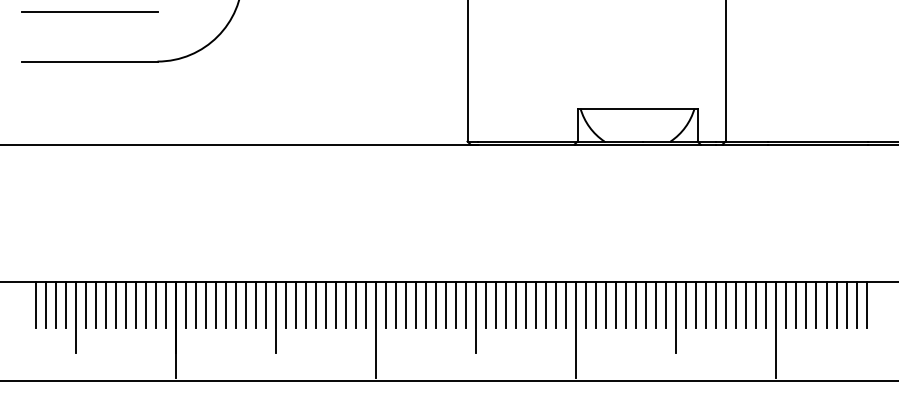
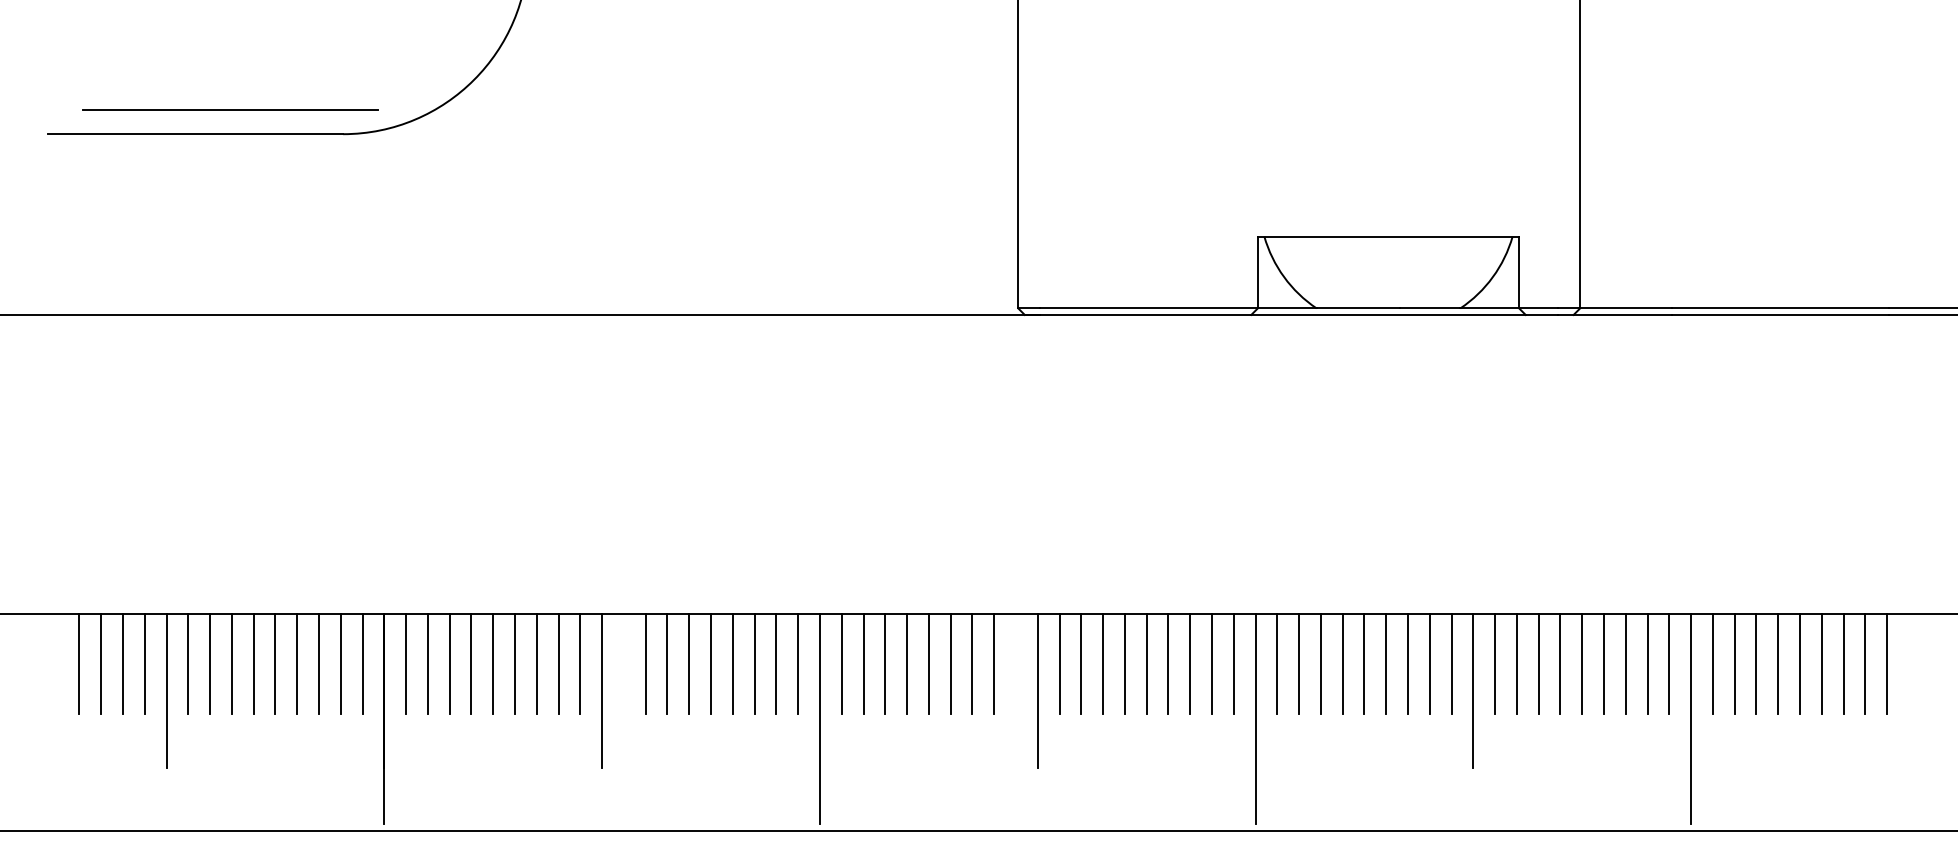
line: (89, 11) -> (229, 110), moved
line: (286, 304) -> (624, 663), removed
line: (466, 304) -> (1016, 663), removed

